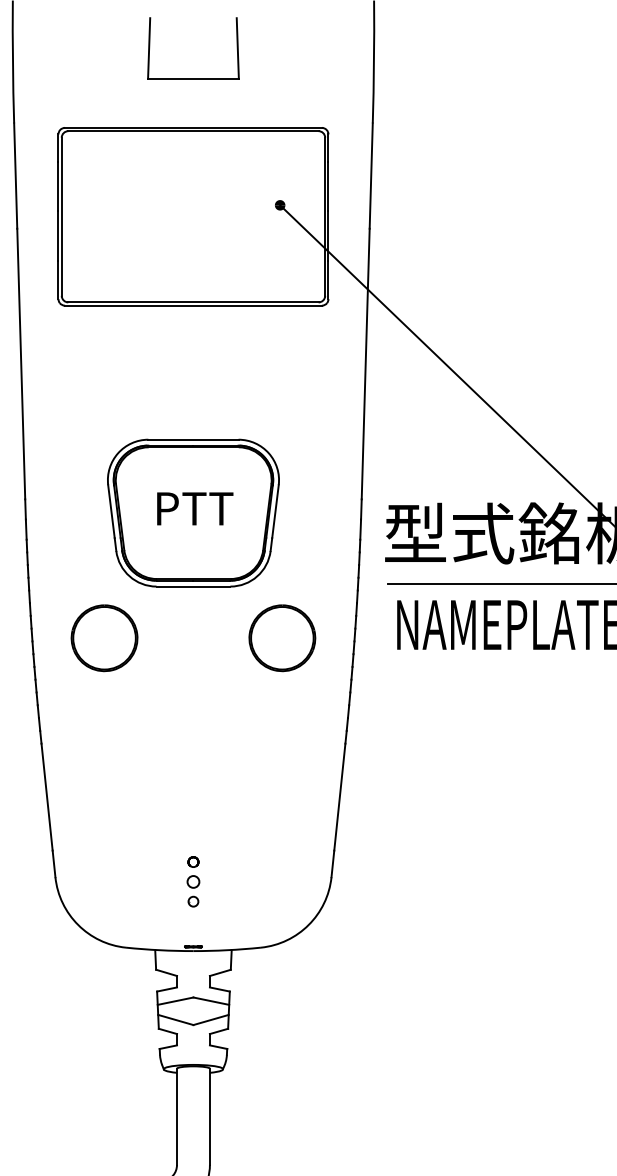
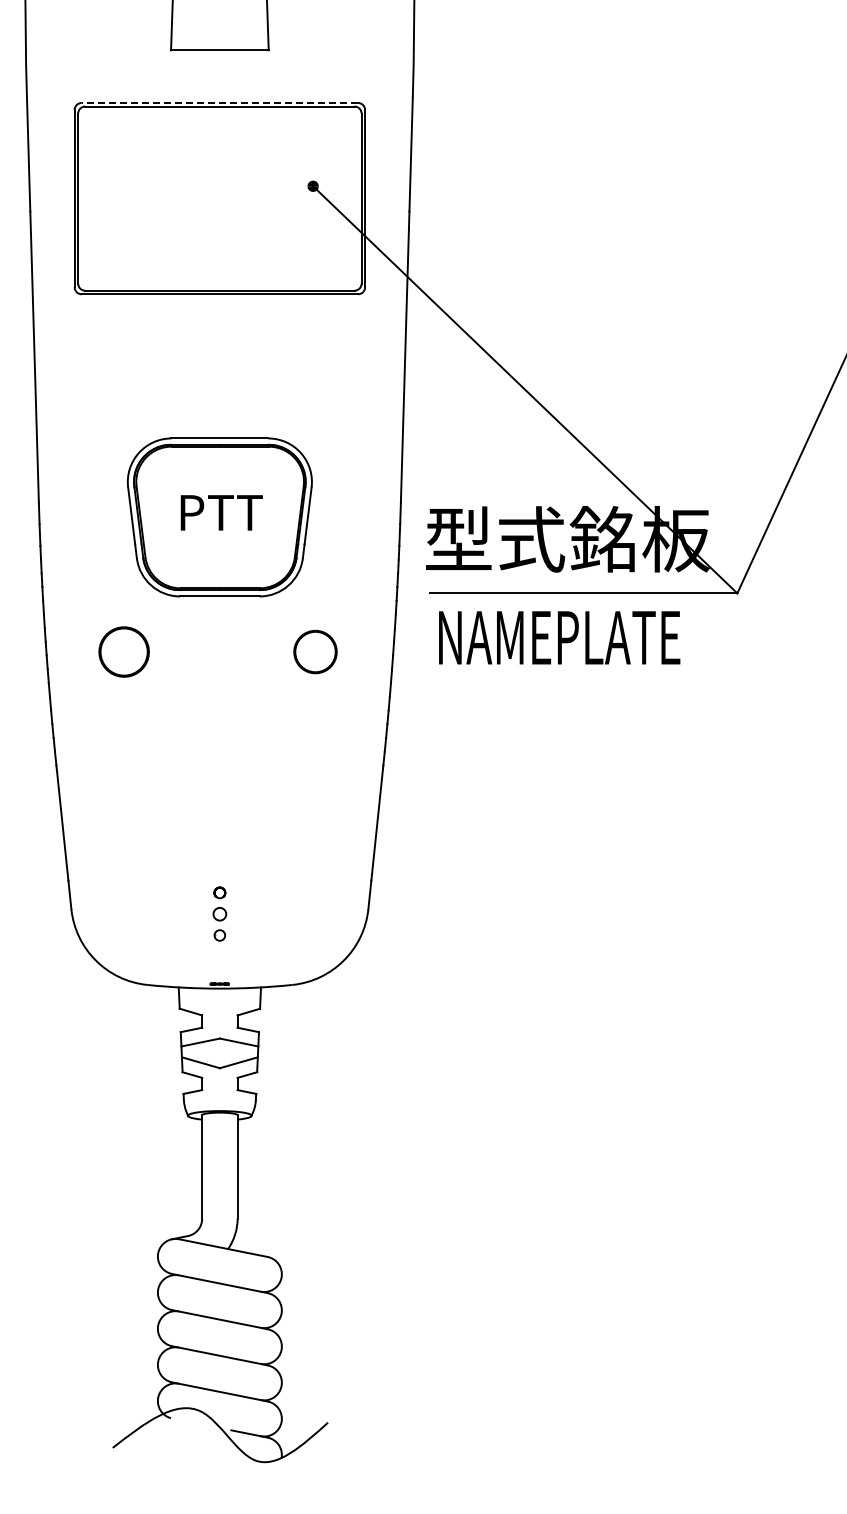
line: (193, 127) -> (219, 102), solid -> dashed
part: (103, 637) -> (123, 651), size x0.7
part: (282, 637) -> (315, 651), size x0.6

